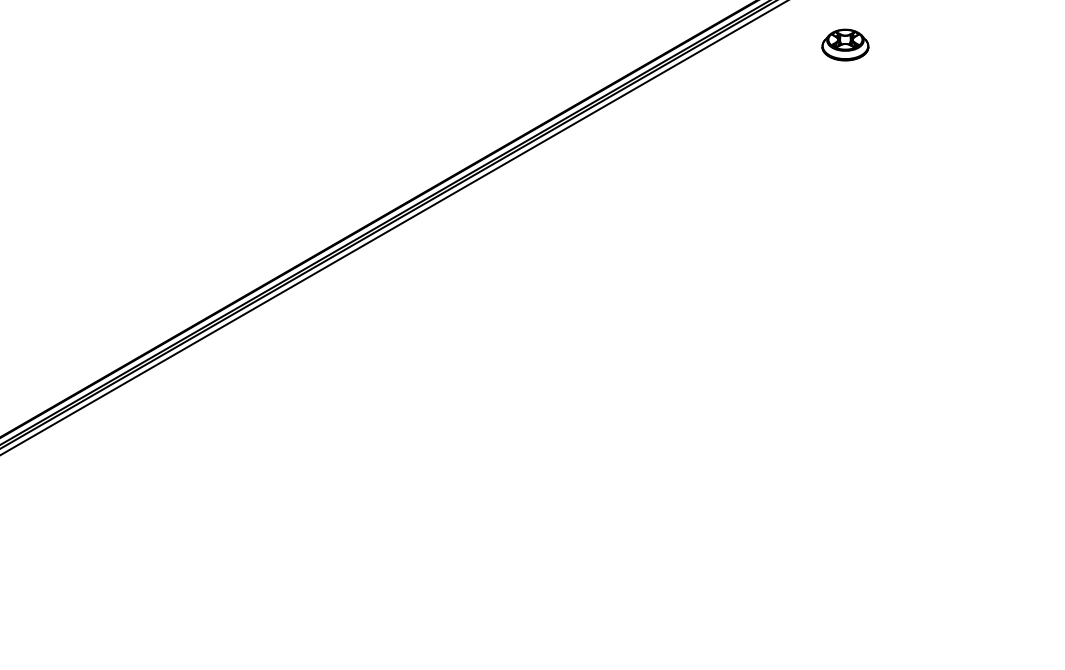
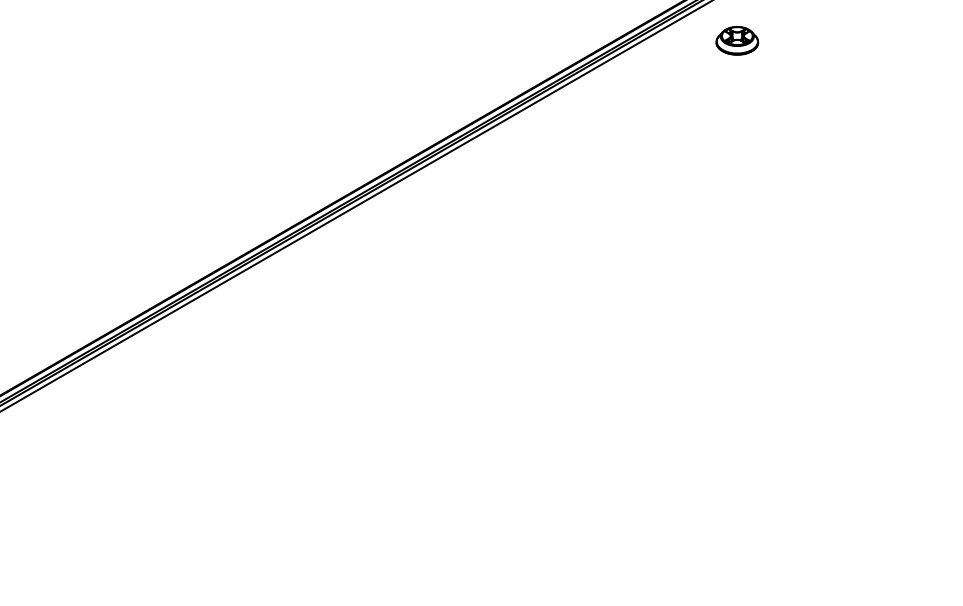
part: (845, 44) -> (737, 40), moved

